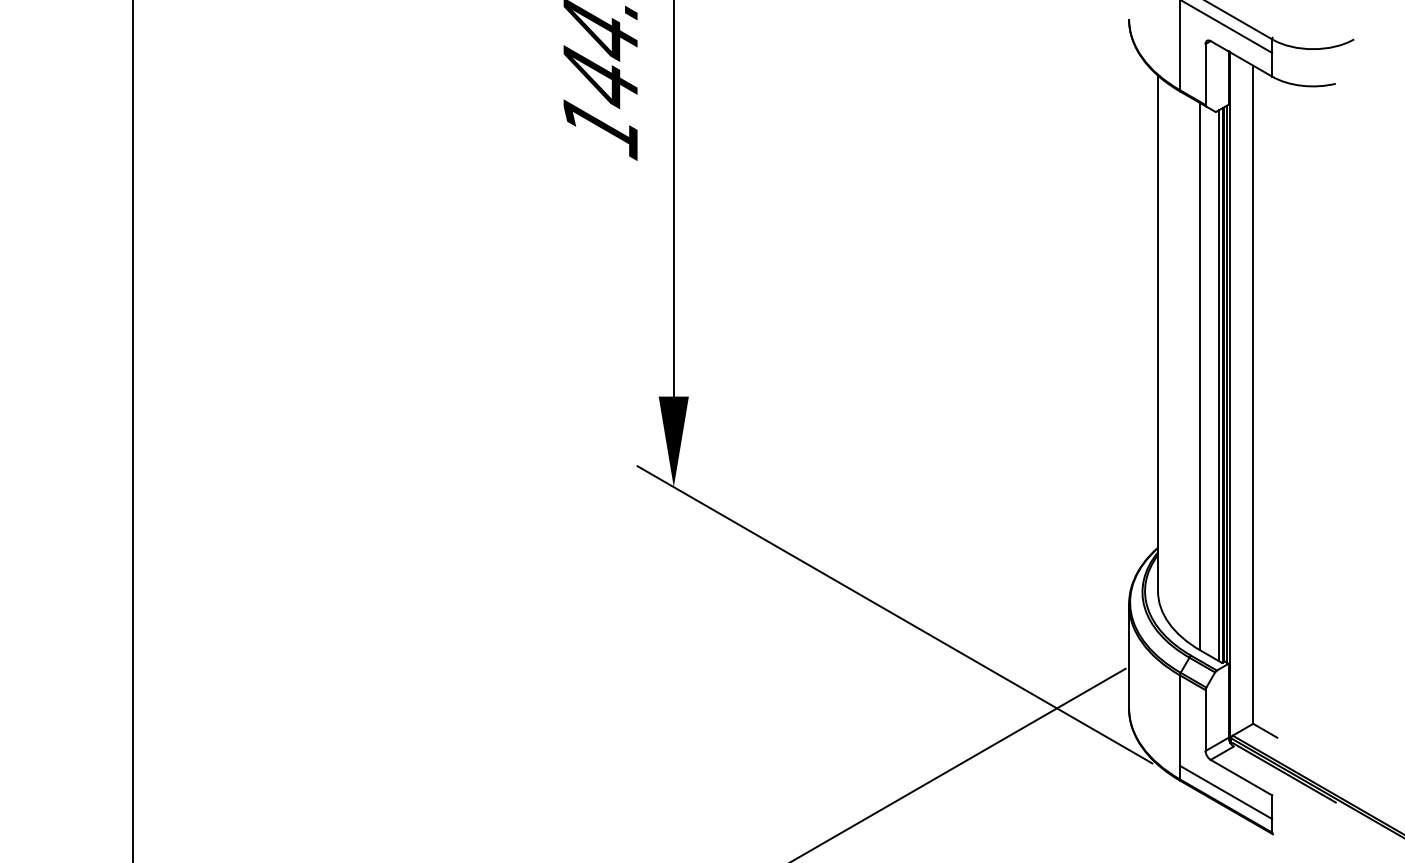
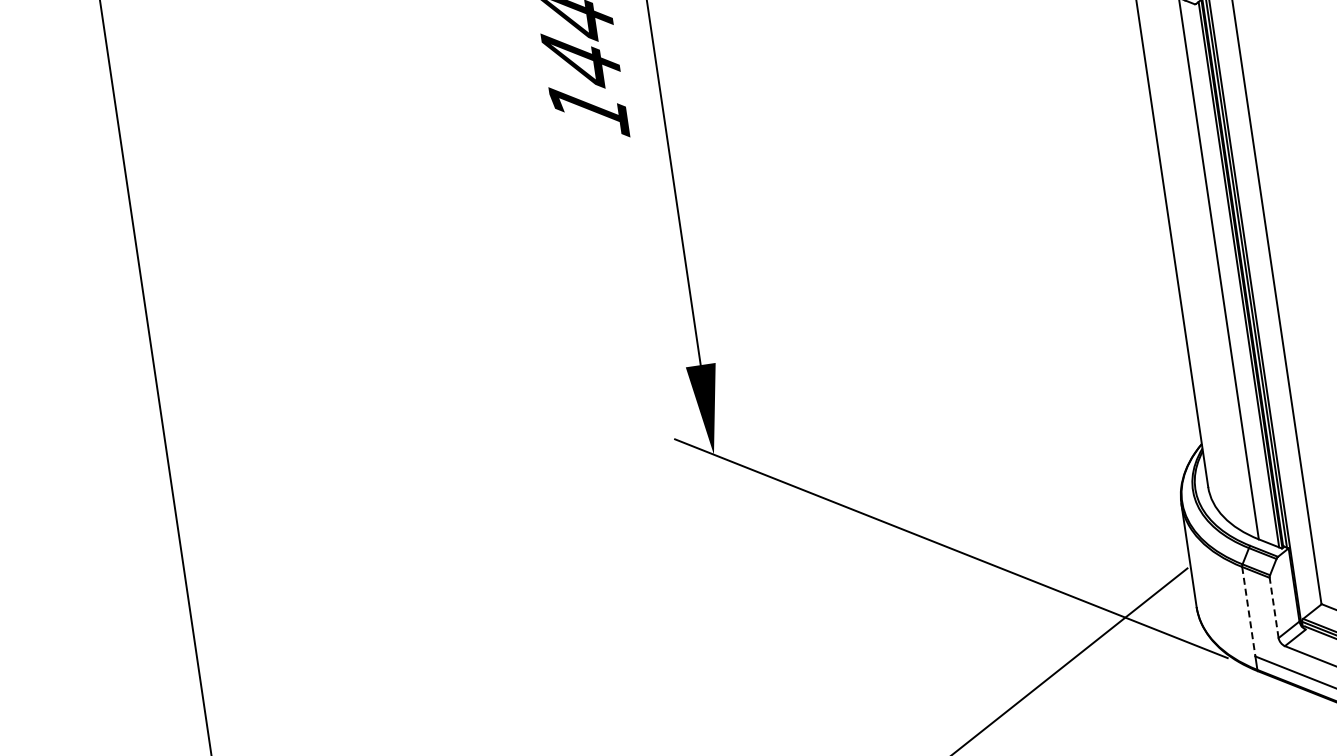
line: (1205, 720) -> (1274, 607), solid -> dashed
line: (1179, 721) -> (1248, 612), solid -> dashed

